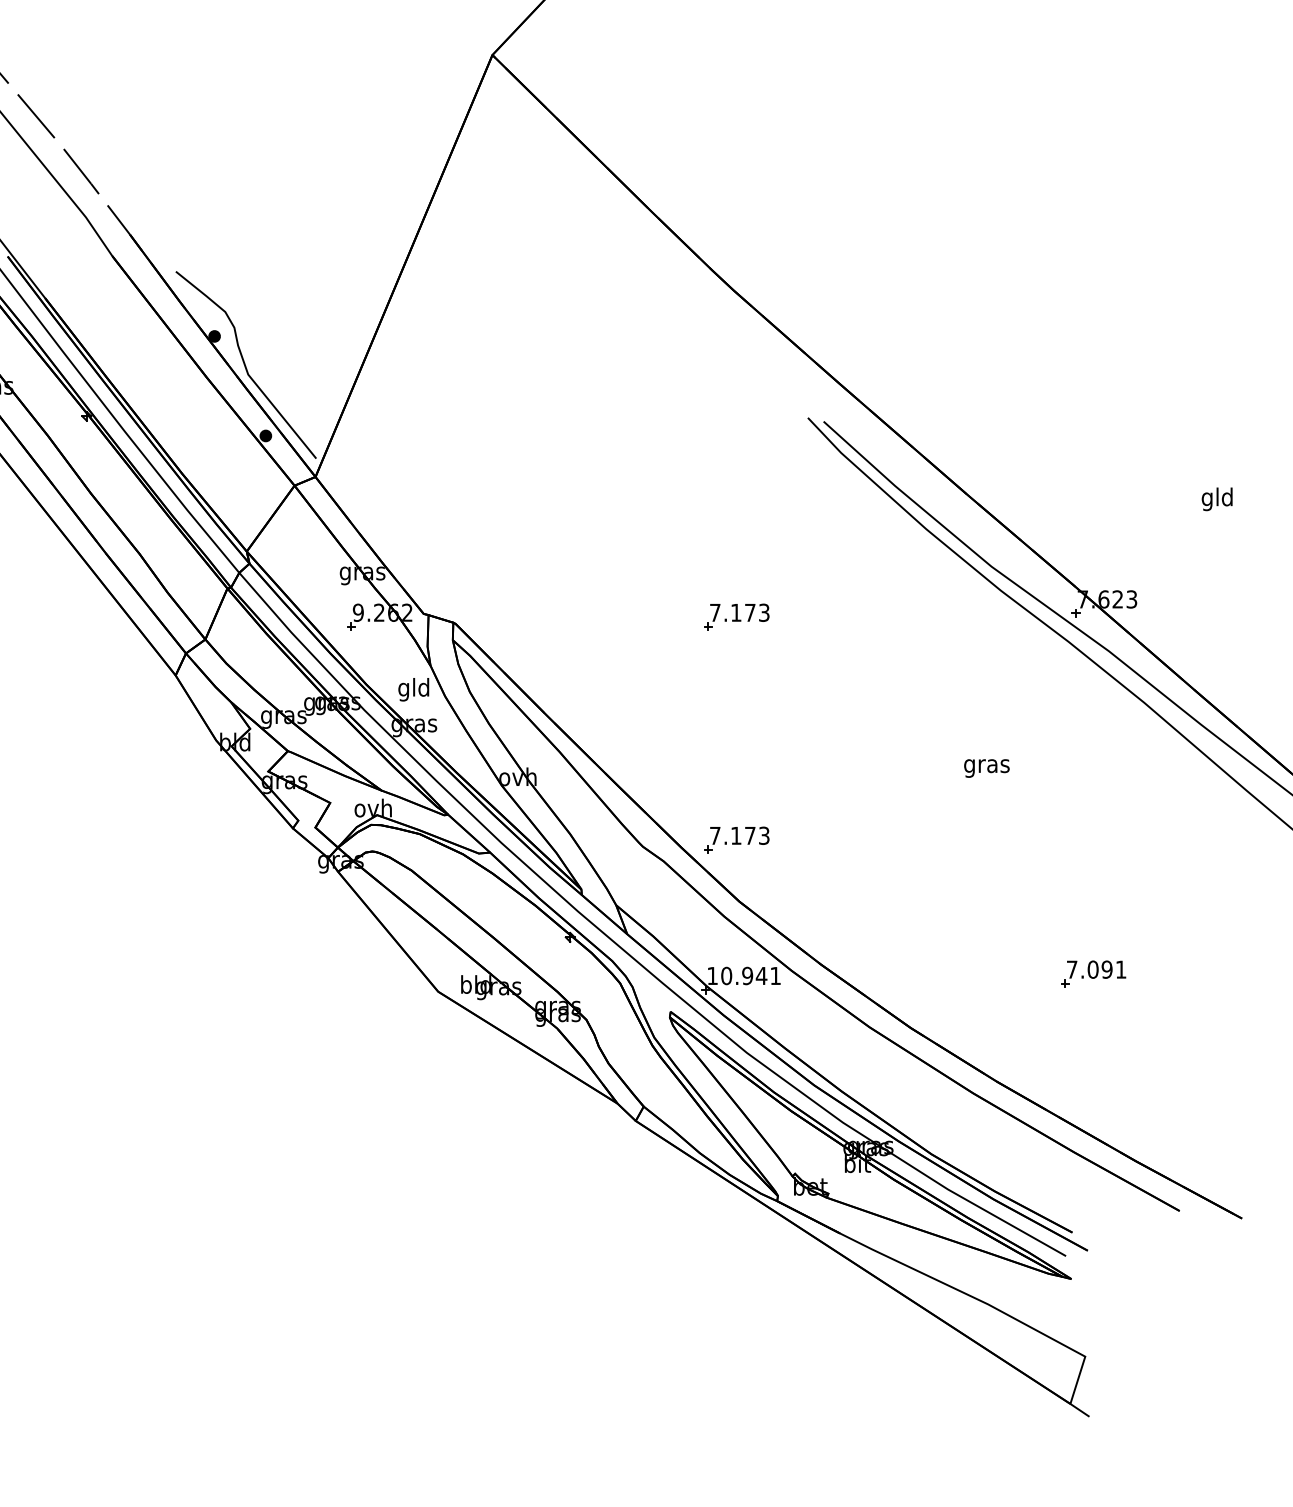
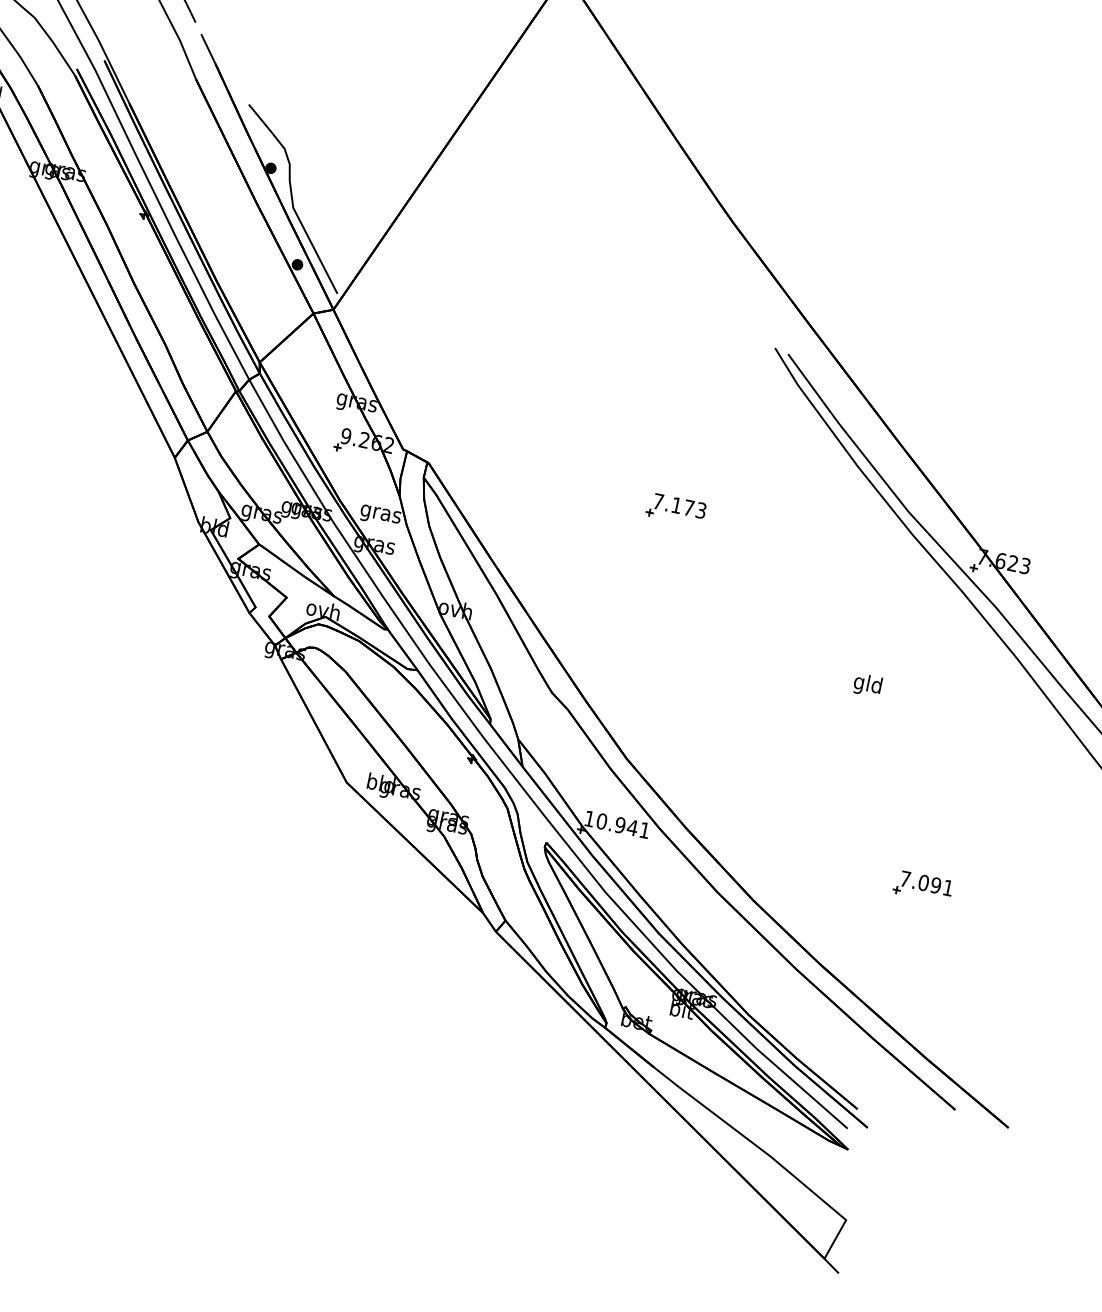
text: (413, 689) -> (380, 513), gld -> gras
text: (986, 765) -> (867, 684), gras -> gld
part: (736, 839) -> (635, 703), removed

